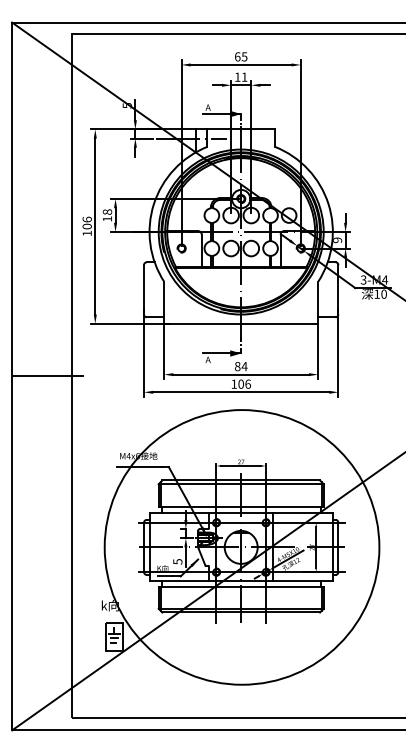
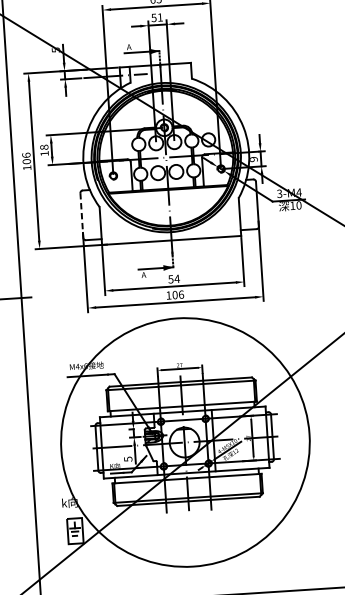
text: (237, 76) -> (153, 17), 11 -> 51
line: (144, 289) -> (82, 215), solid -> dashed
text: (237, 366) -> (170, 279), 84 -> 54

